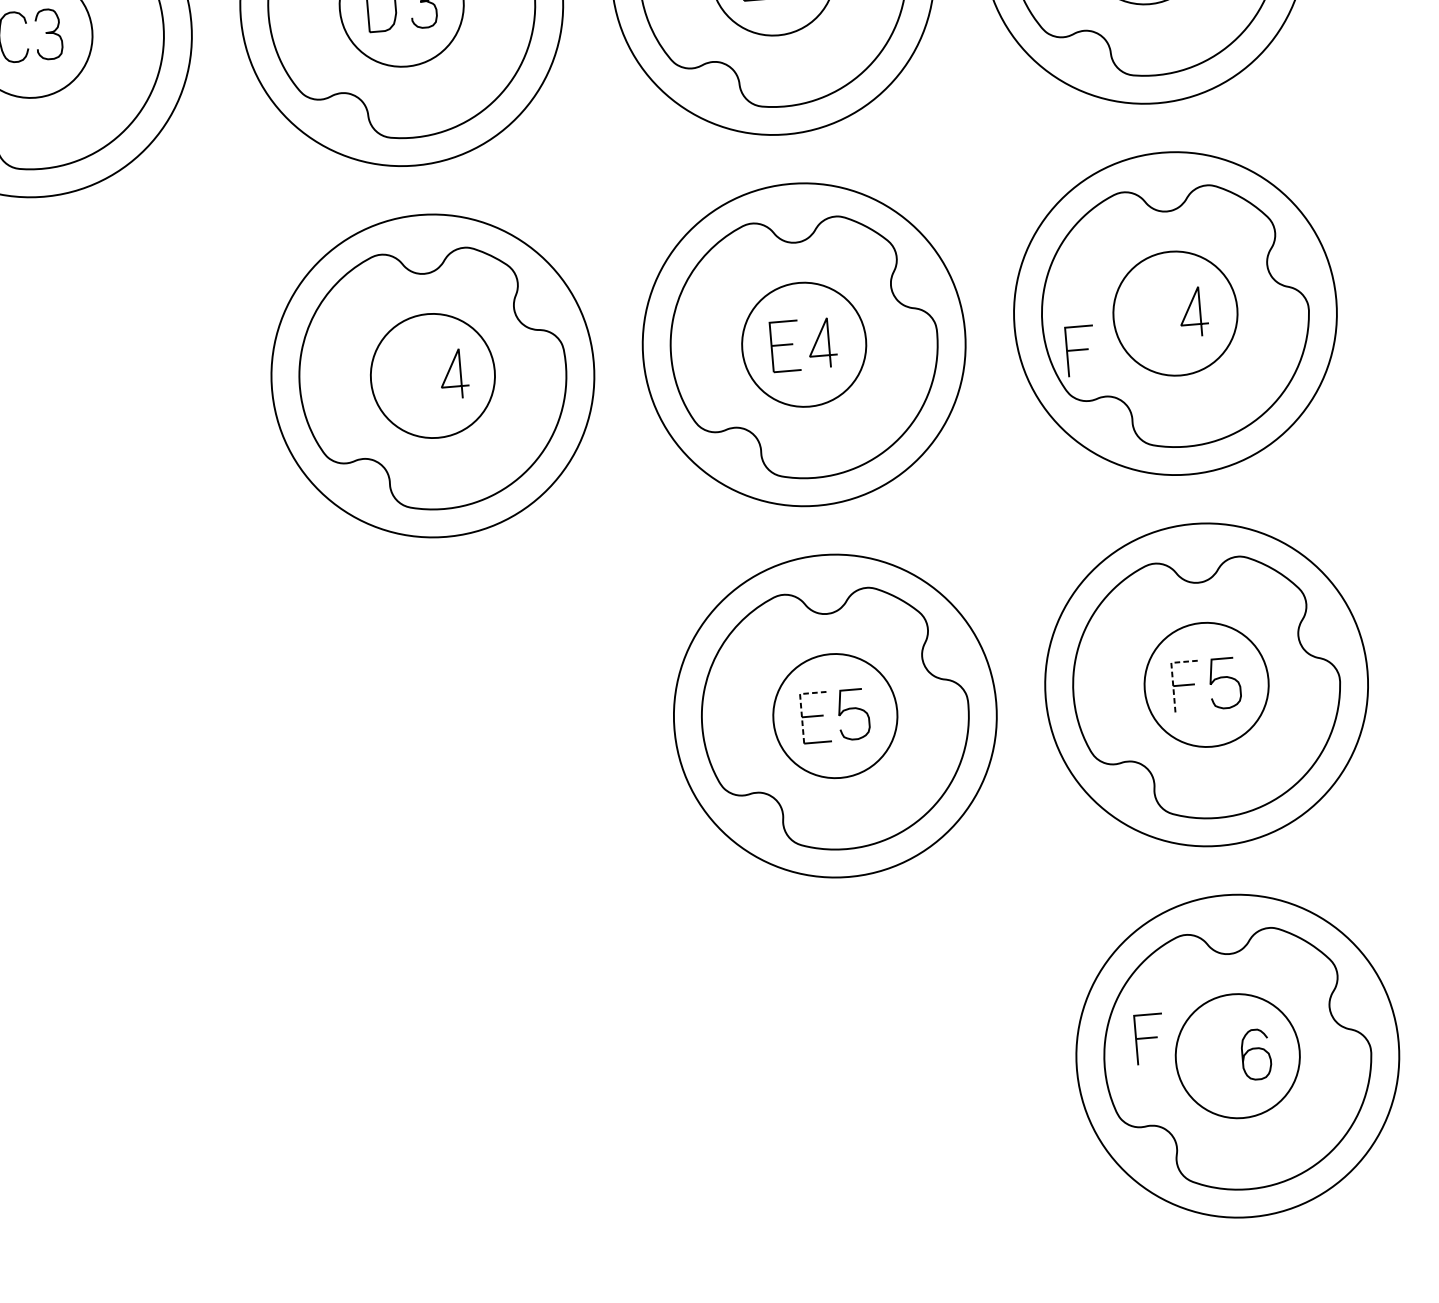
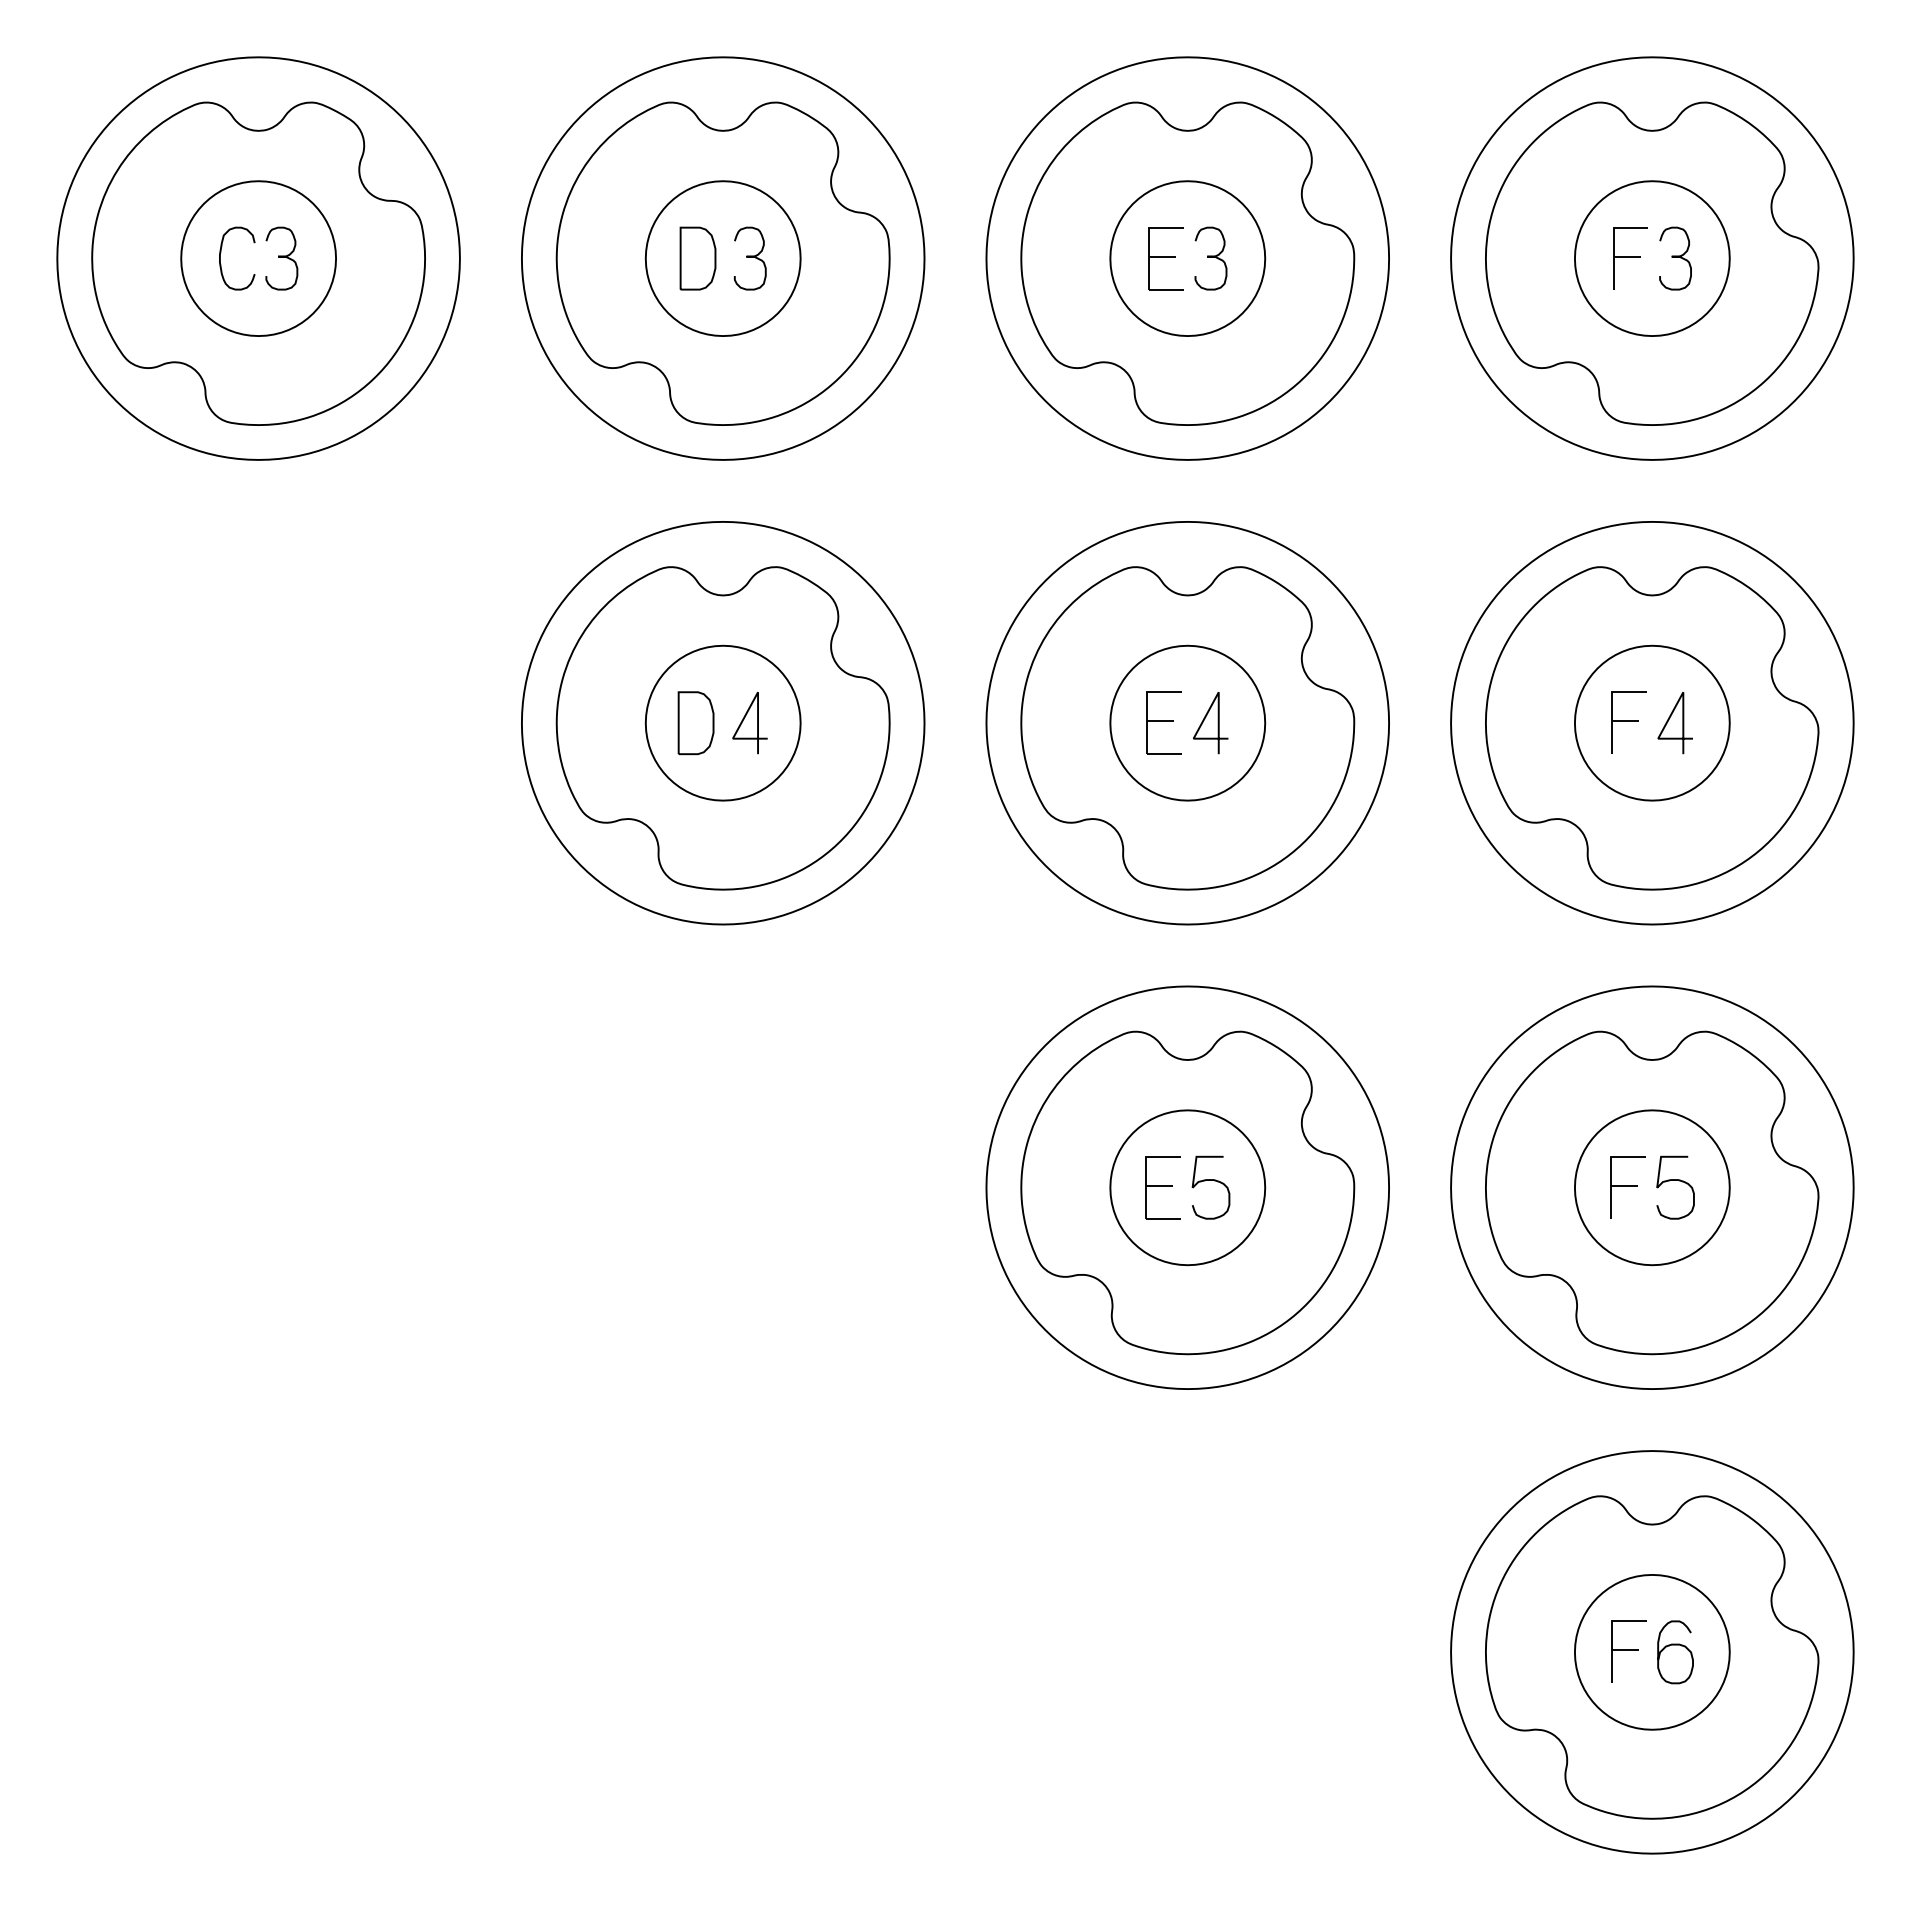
part: (1080, 350) -> (1628, 722), moved
part: (410, 378) -> (695, 723), added
line: (1171, 673) -> (1610, 1169), dashed -> solid
line: (801, 704) -> (1146, 1169), dashed -> solid
part: (1149, 1038) -> (1628, 1651), moved

